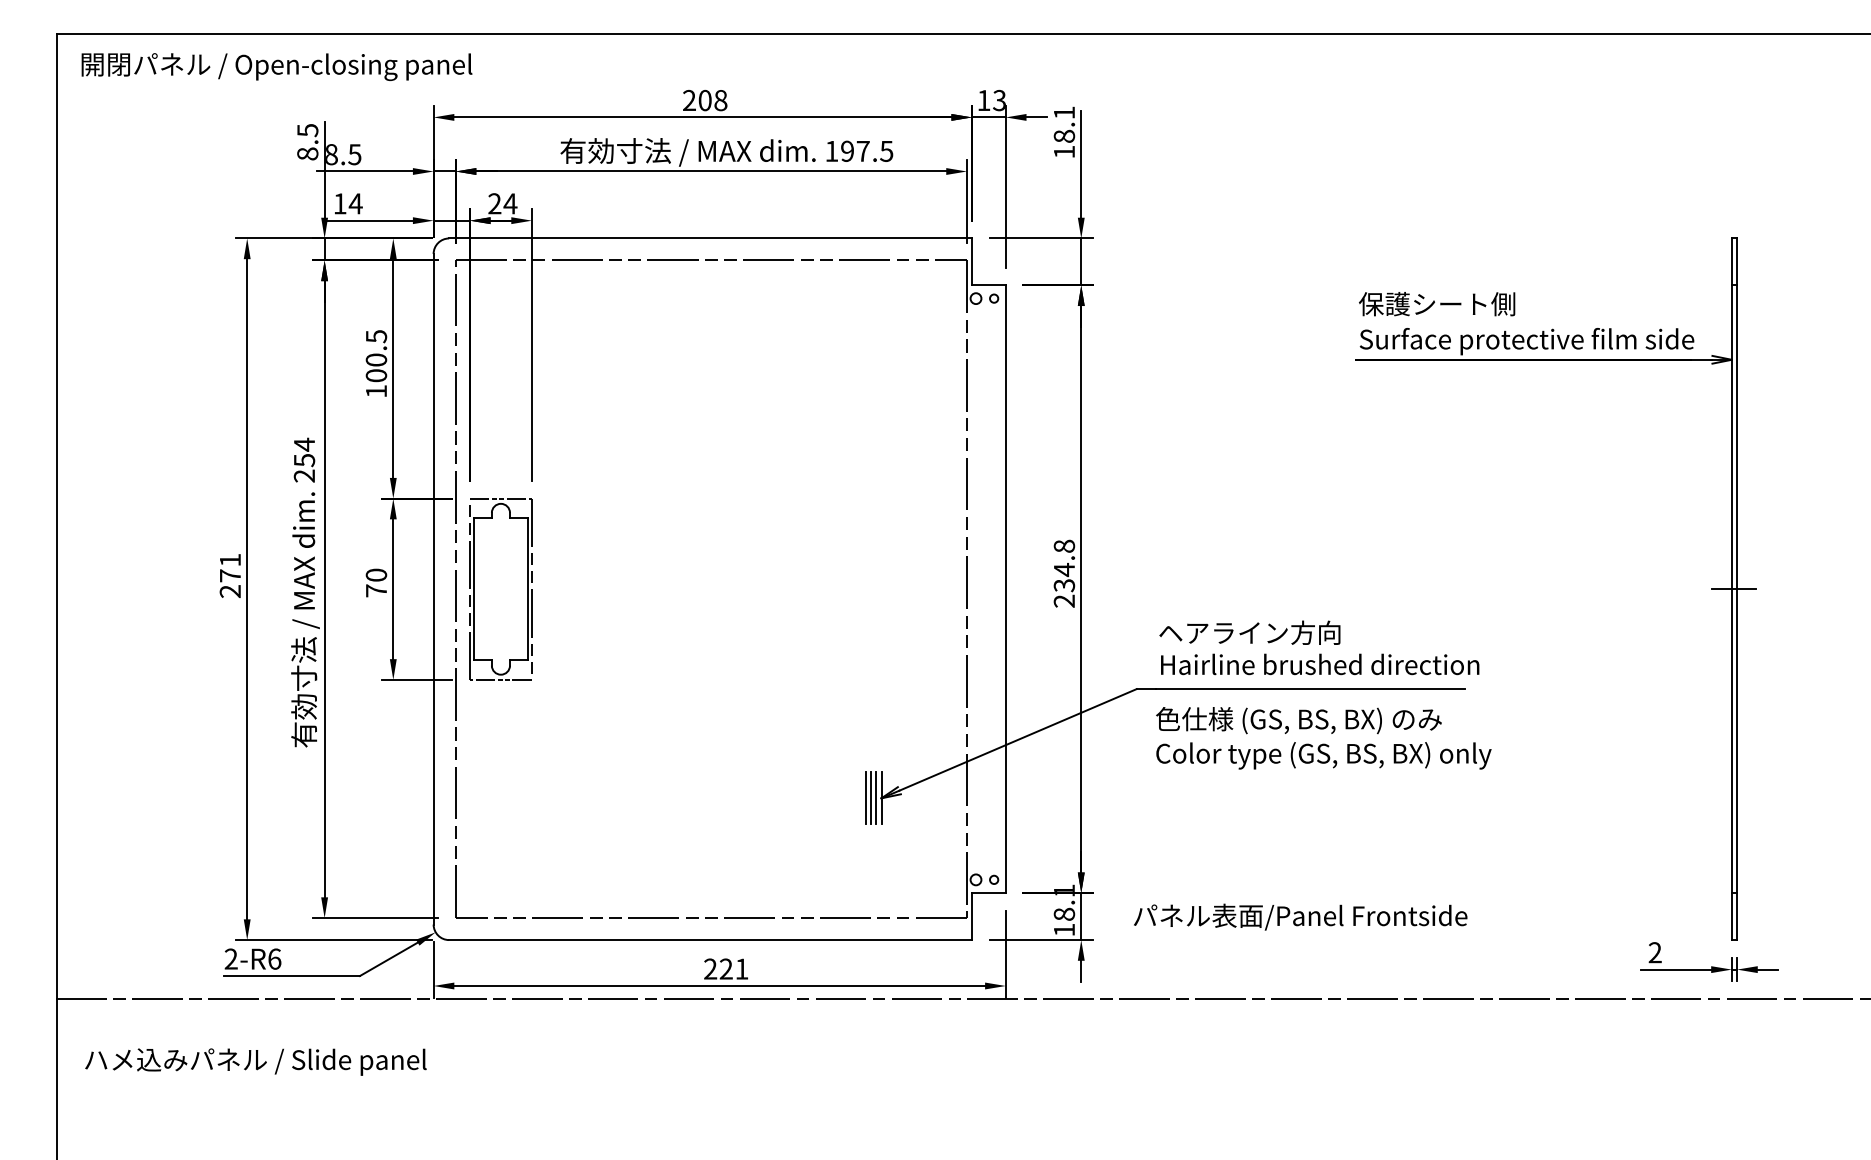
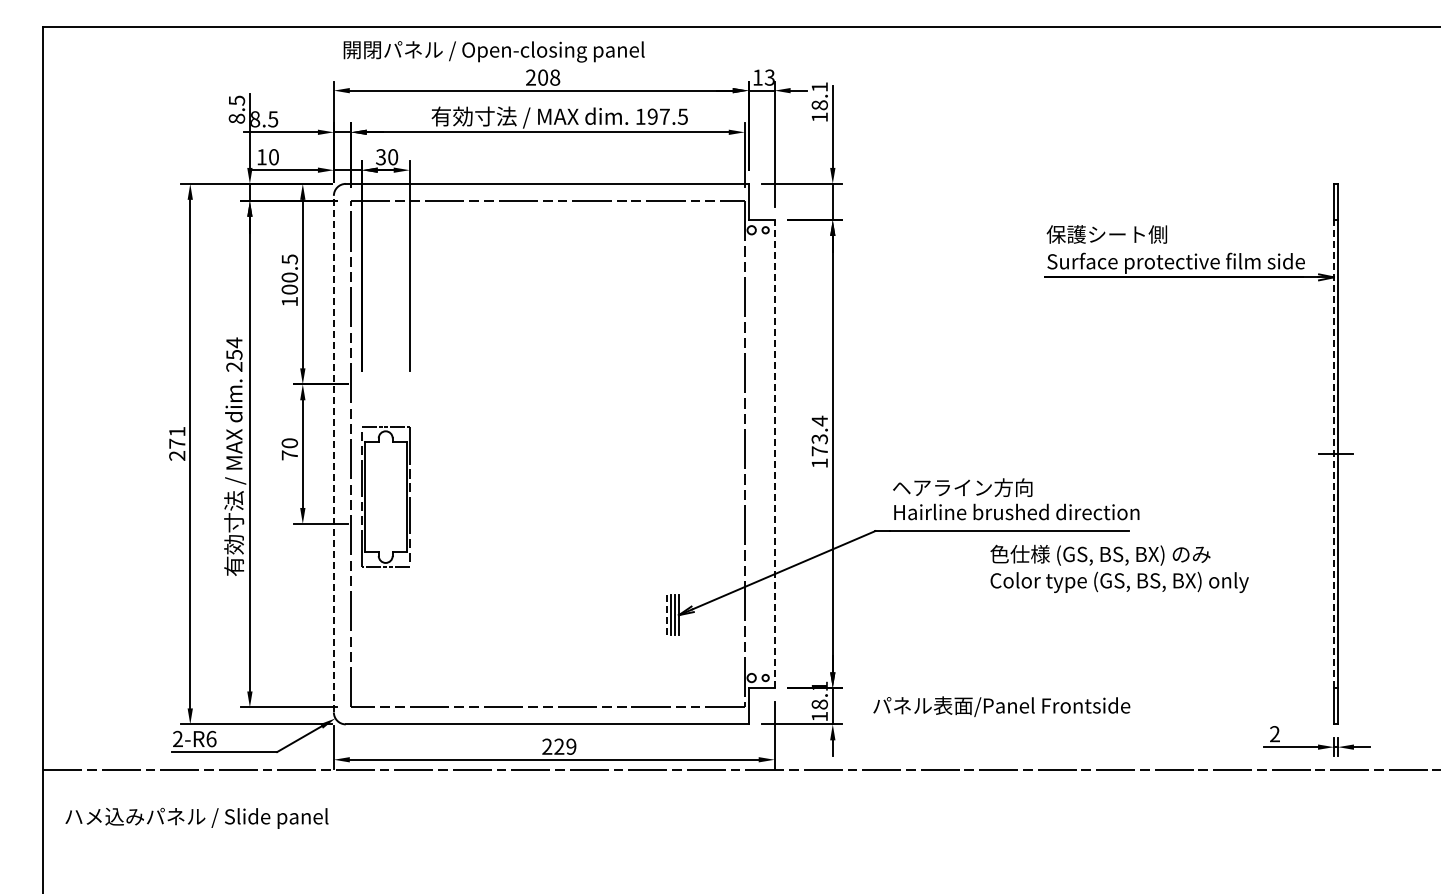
text: (276, 66) -> (493, 51), moved
text: (355, 204) -> (273, 157), 14 -> 10
text: (503, 204) -> (387, 157), 24 -> 30
text: (1064, 572) -> (819, 441), 234.8 -> 173.4
line: (433, 588) -> (333, 453), solid -> dashed
part: (500, 588) -> (385, 496), moved
line: (1005, 588) -> (774, 453), solid -> dashed
line: (1731, 588) -> (1333, 453), solid -> dashed
text: (1323, 737) -> (1119, 568), moved
line: (865, 798) -> (666, 615), solid -> dashed
text: (742, 968) -> (571, 746), 221 -> 229

